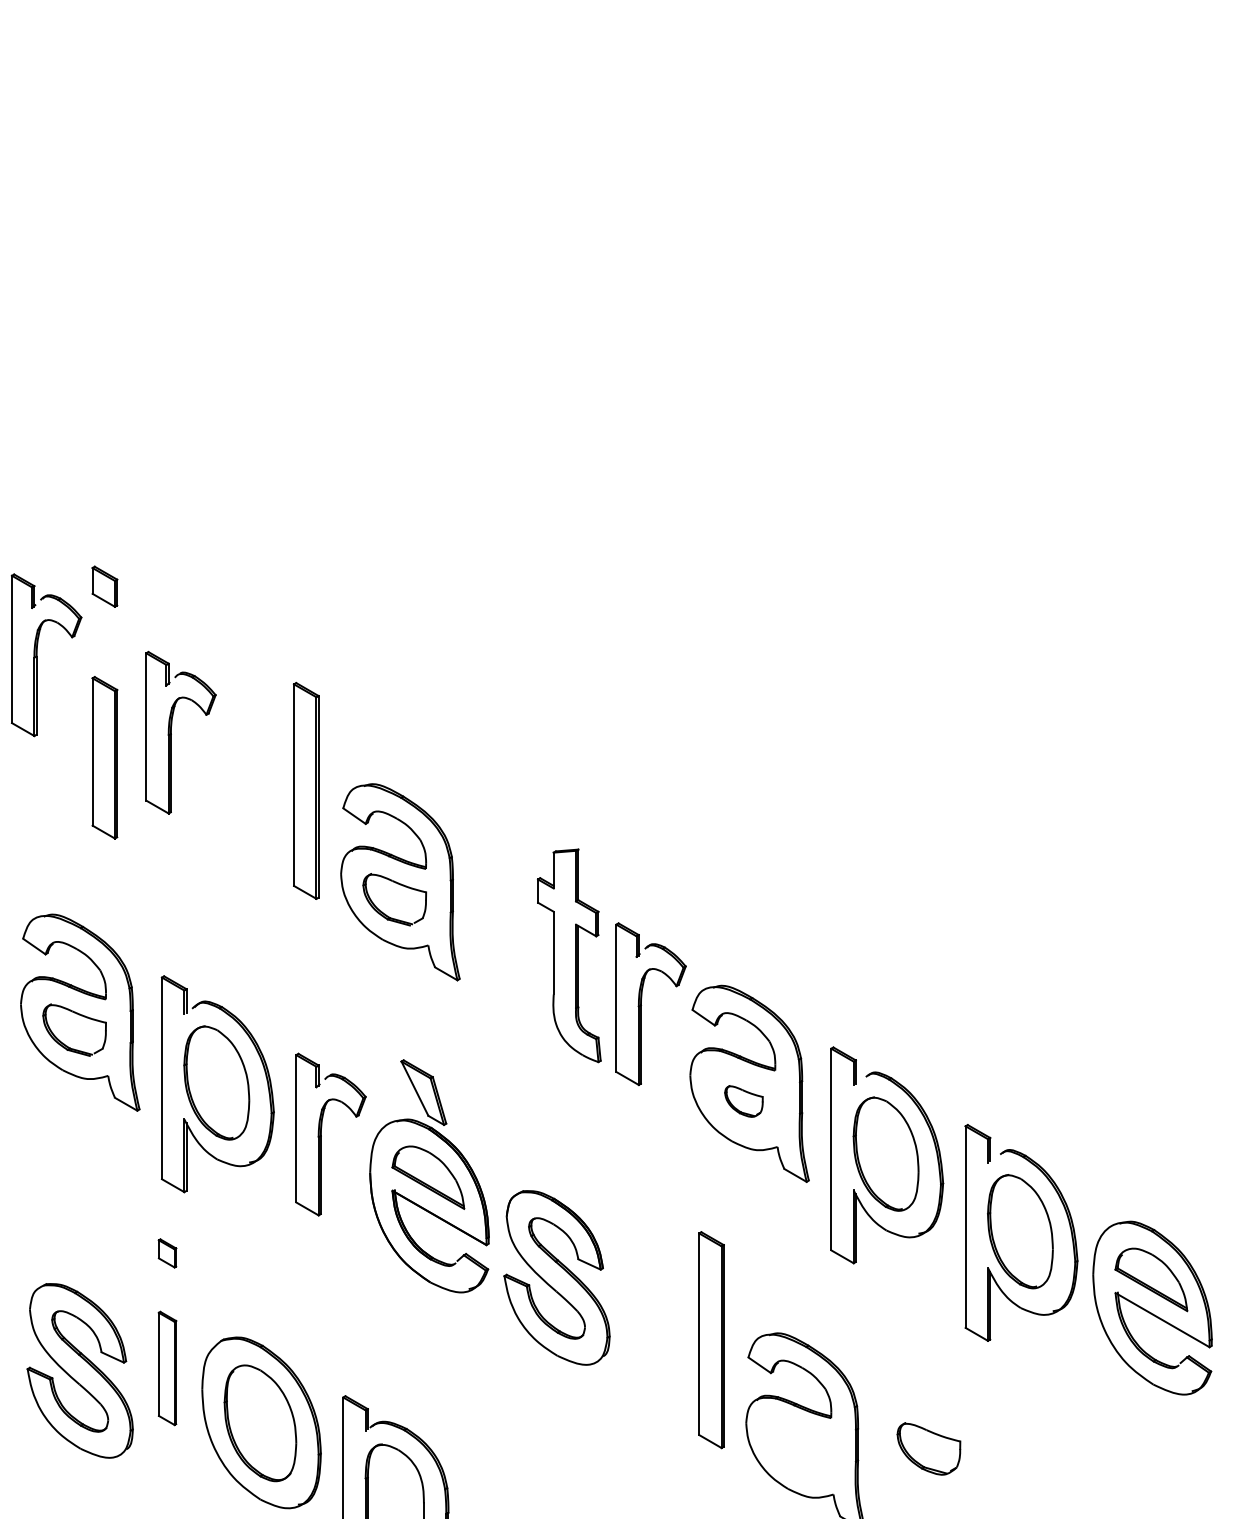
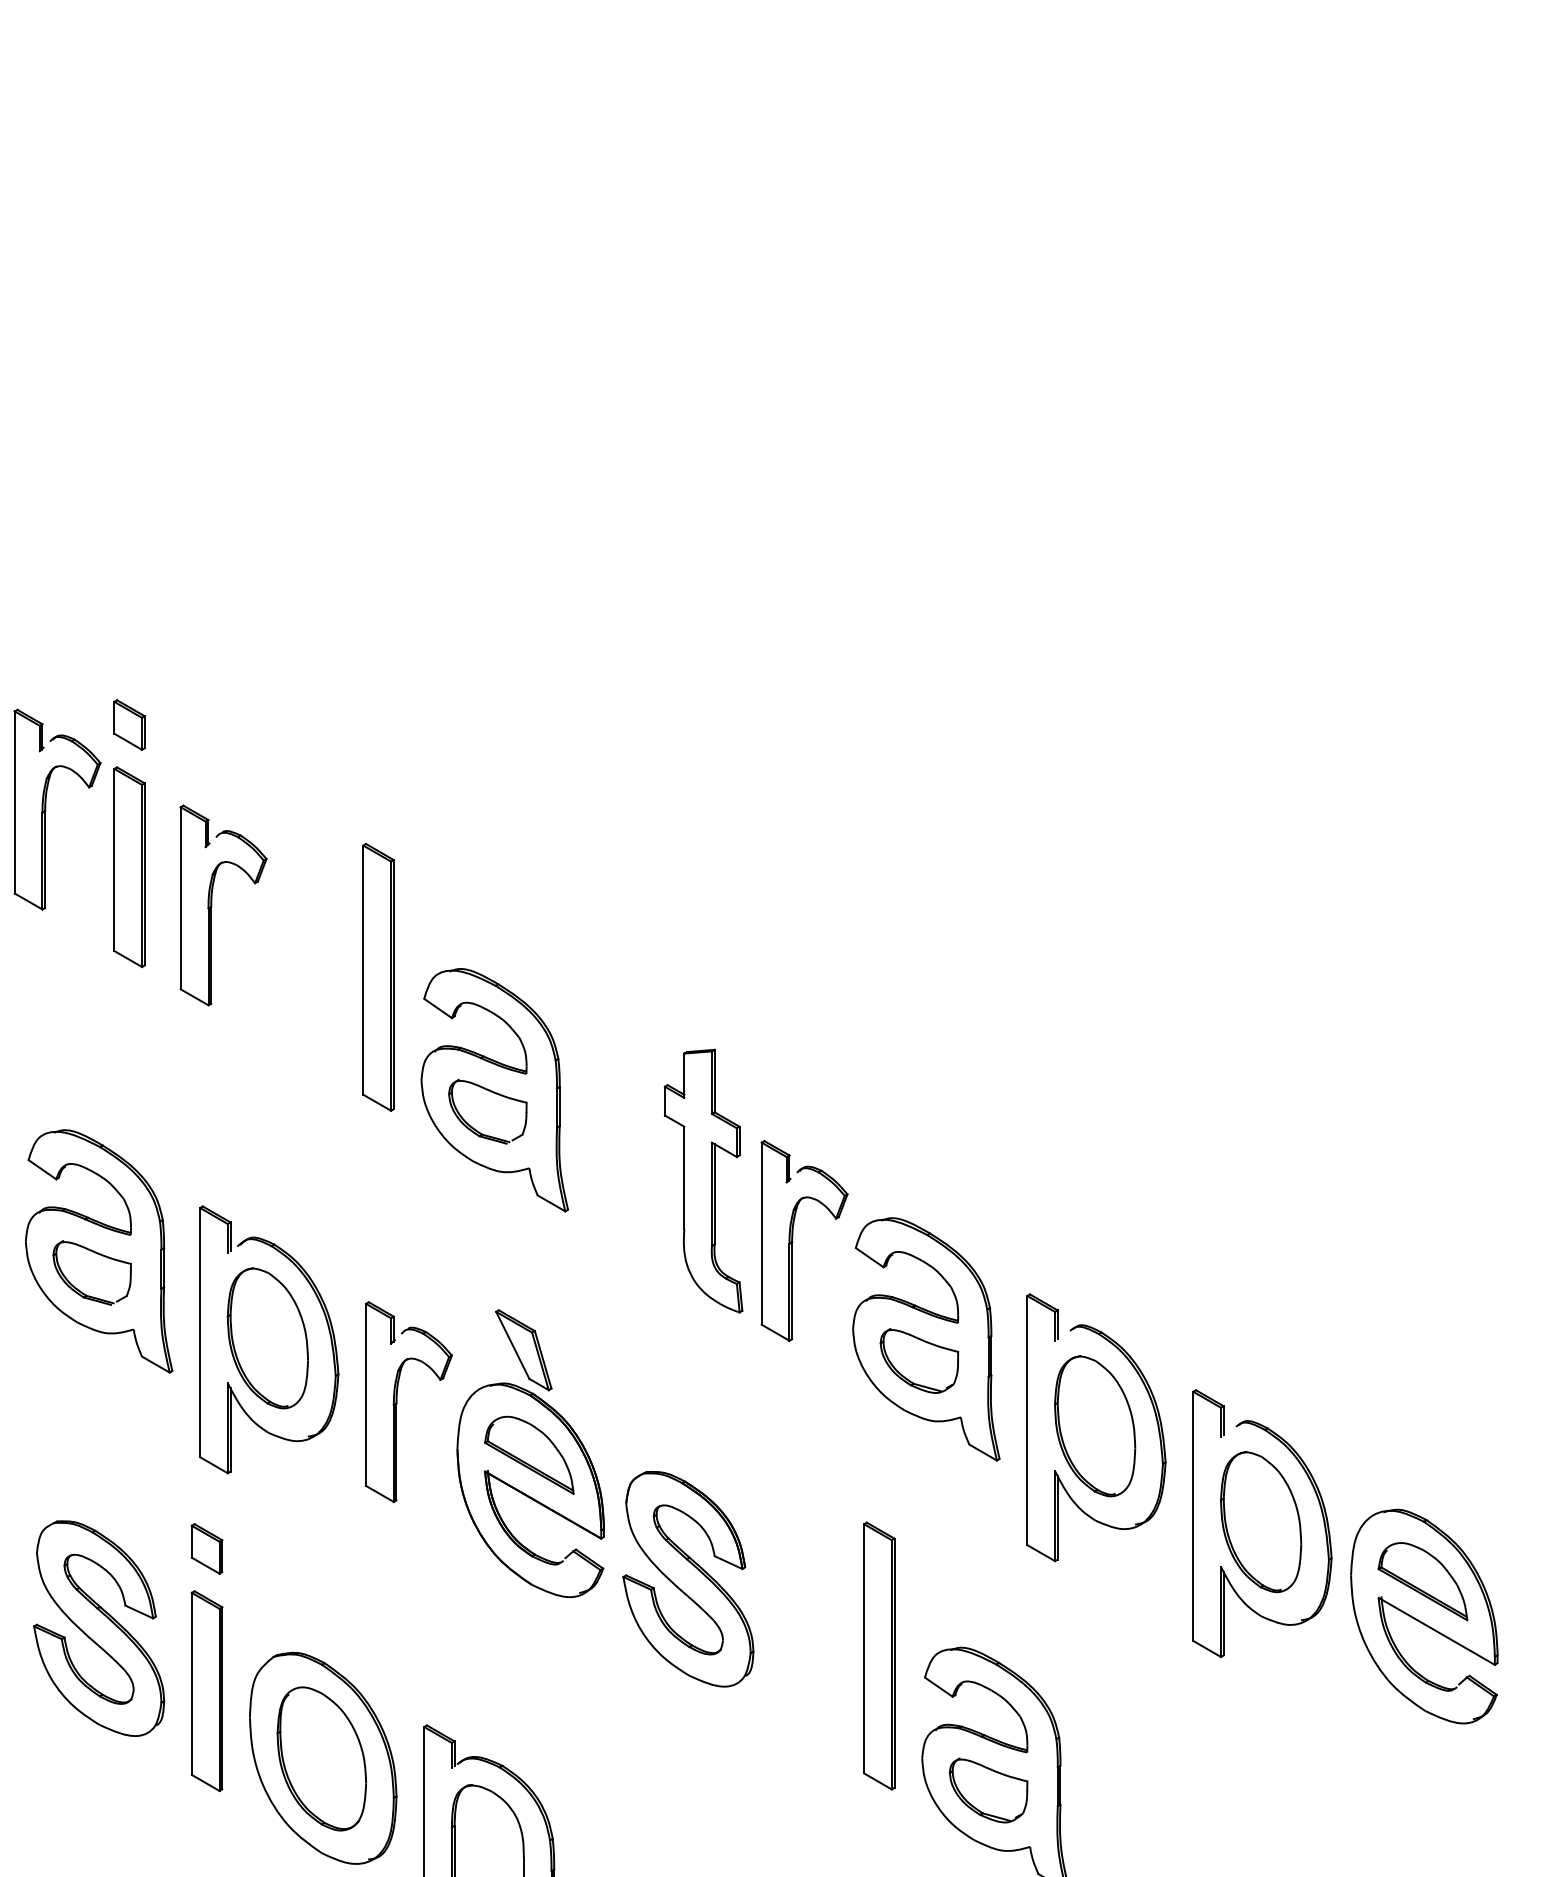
part: (104, 757) -> (129, 866), moved
part: (743, 1101) -> (918, 1361), size x1.67
part: (167, 1253) -> (206, 1549), size x1.43
part: (167, 1368) -> (206, 1691), size x1.43
part: (79, 1370) -> (98, 1628), moved
part: (928, 1448) -> (988, 1790), moved

